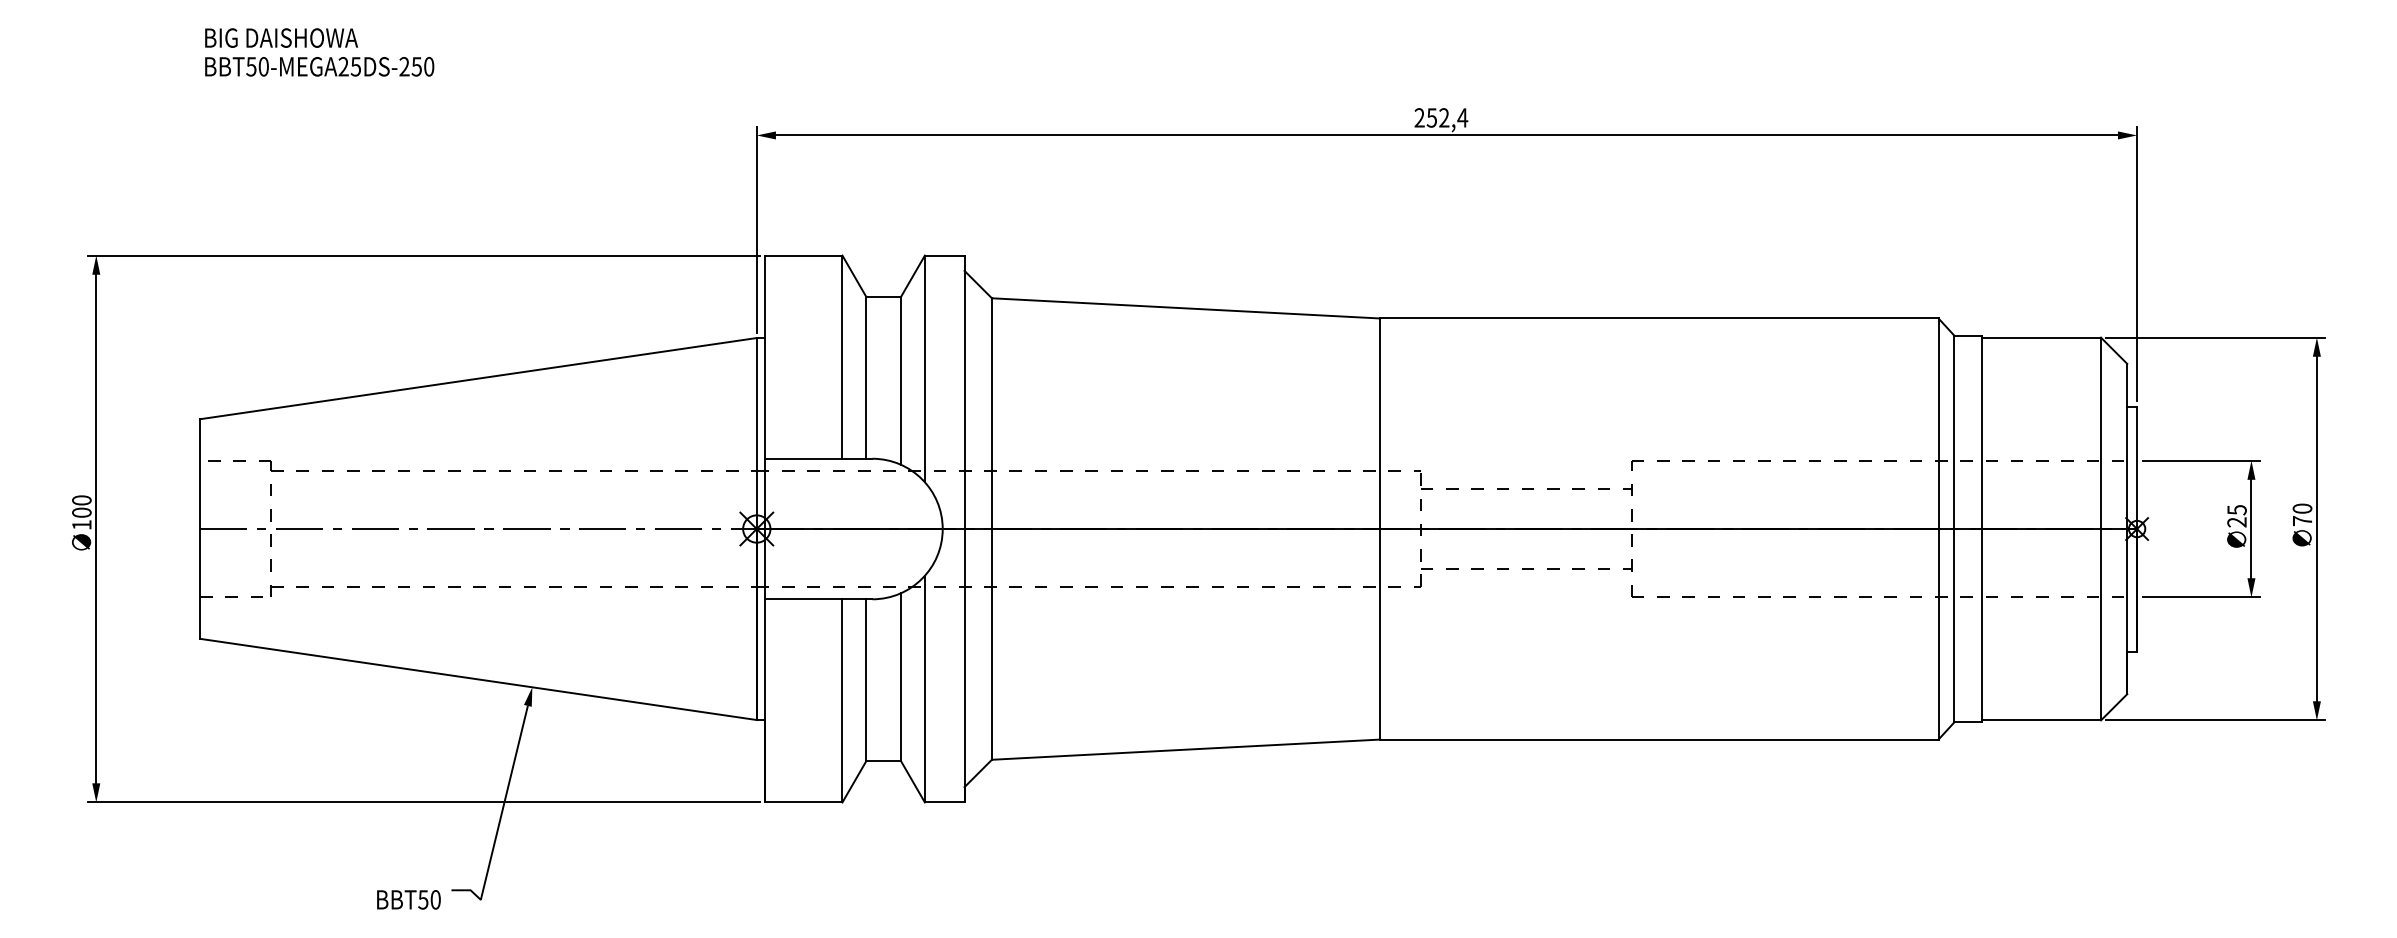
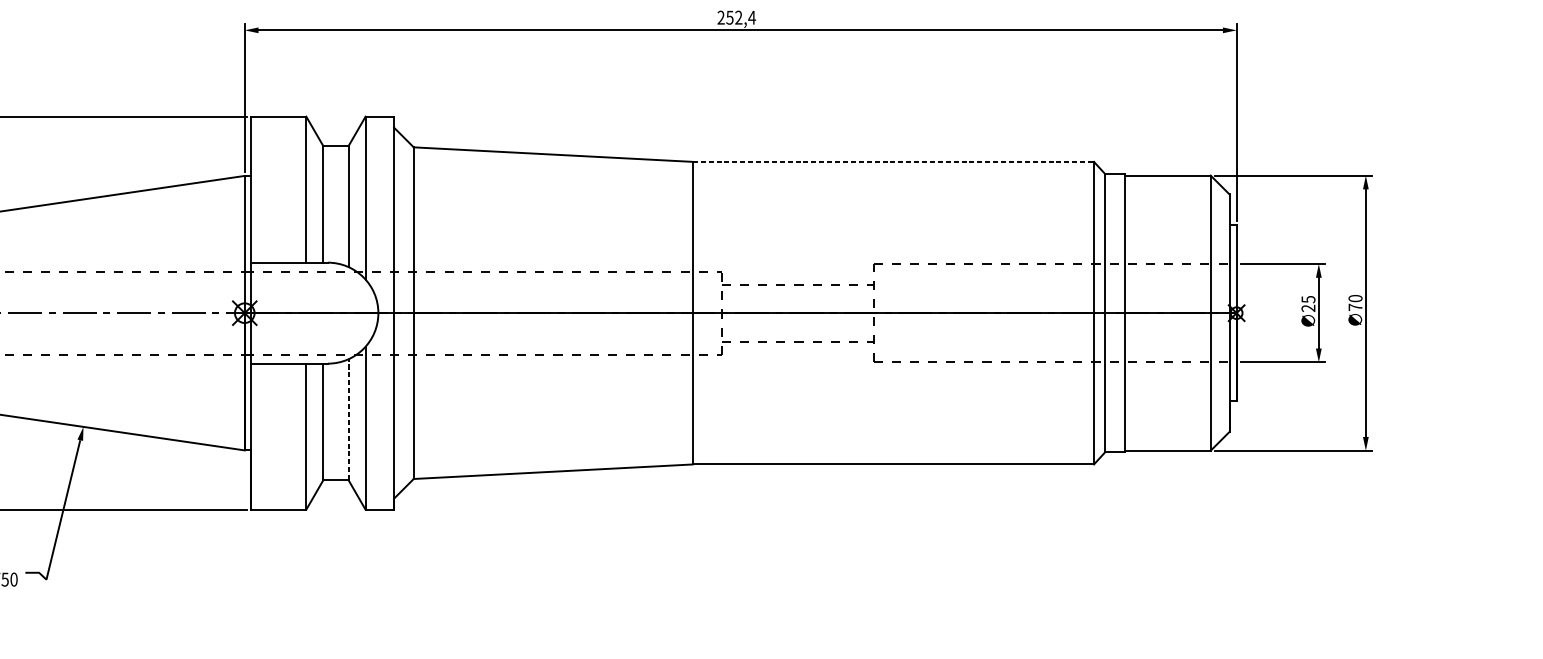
line: (1659, 318) -> (893, 161), solid -> dashed
line: (901, 676) -> (348, 419), solid -> dashed

